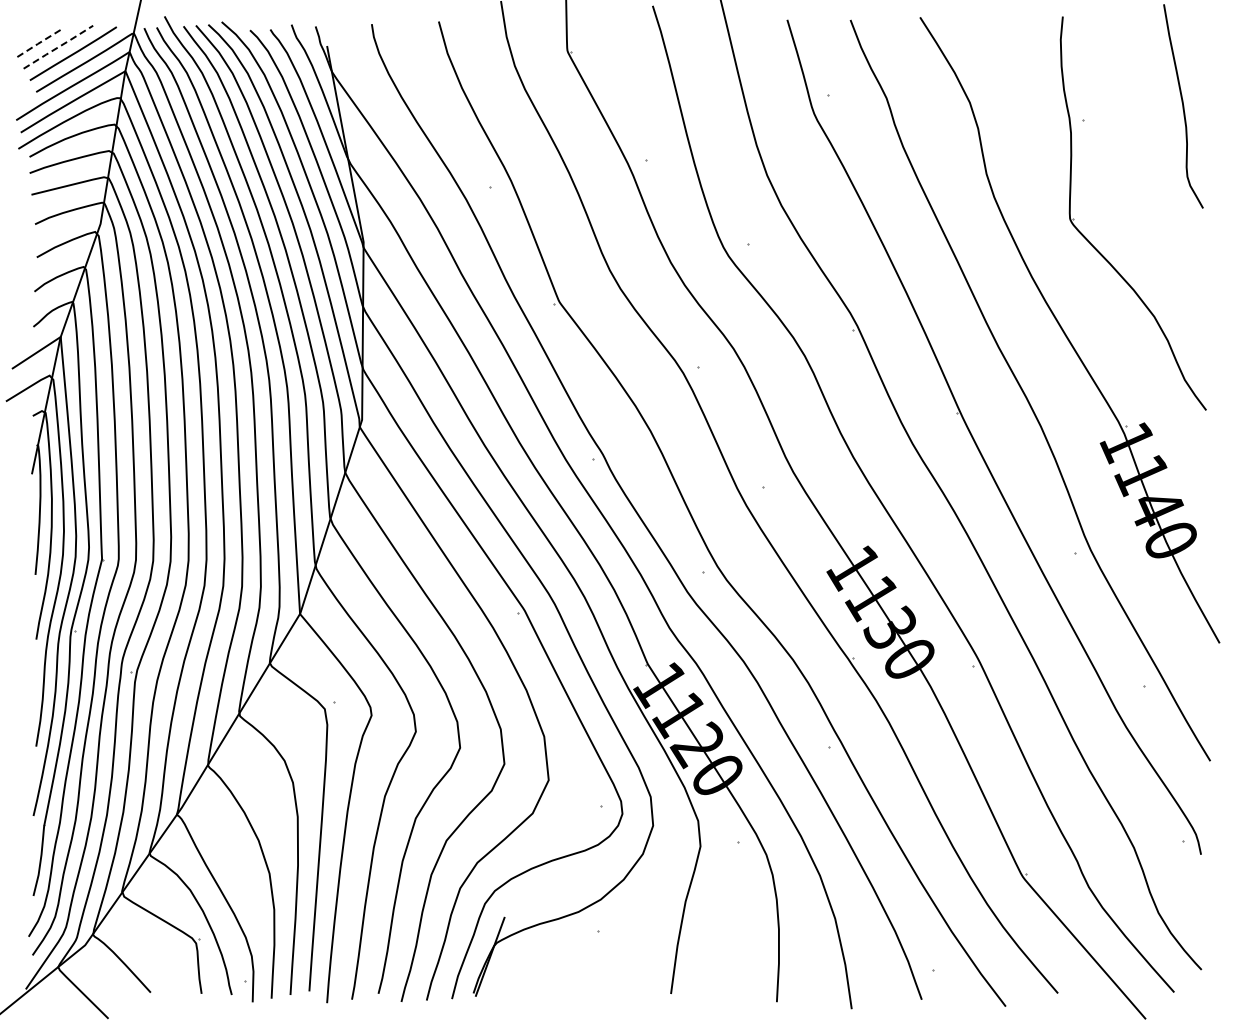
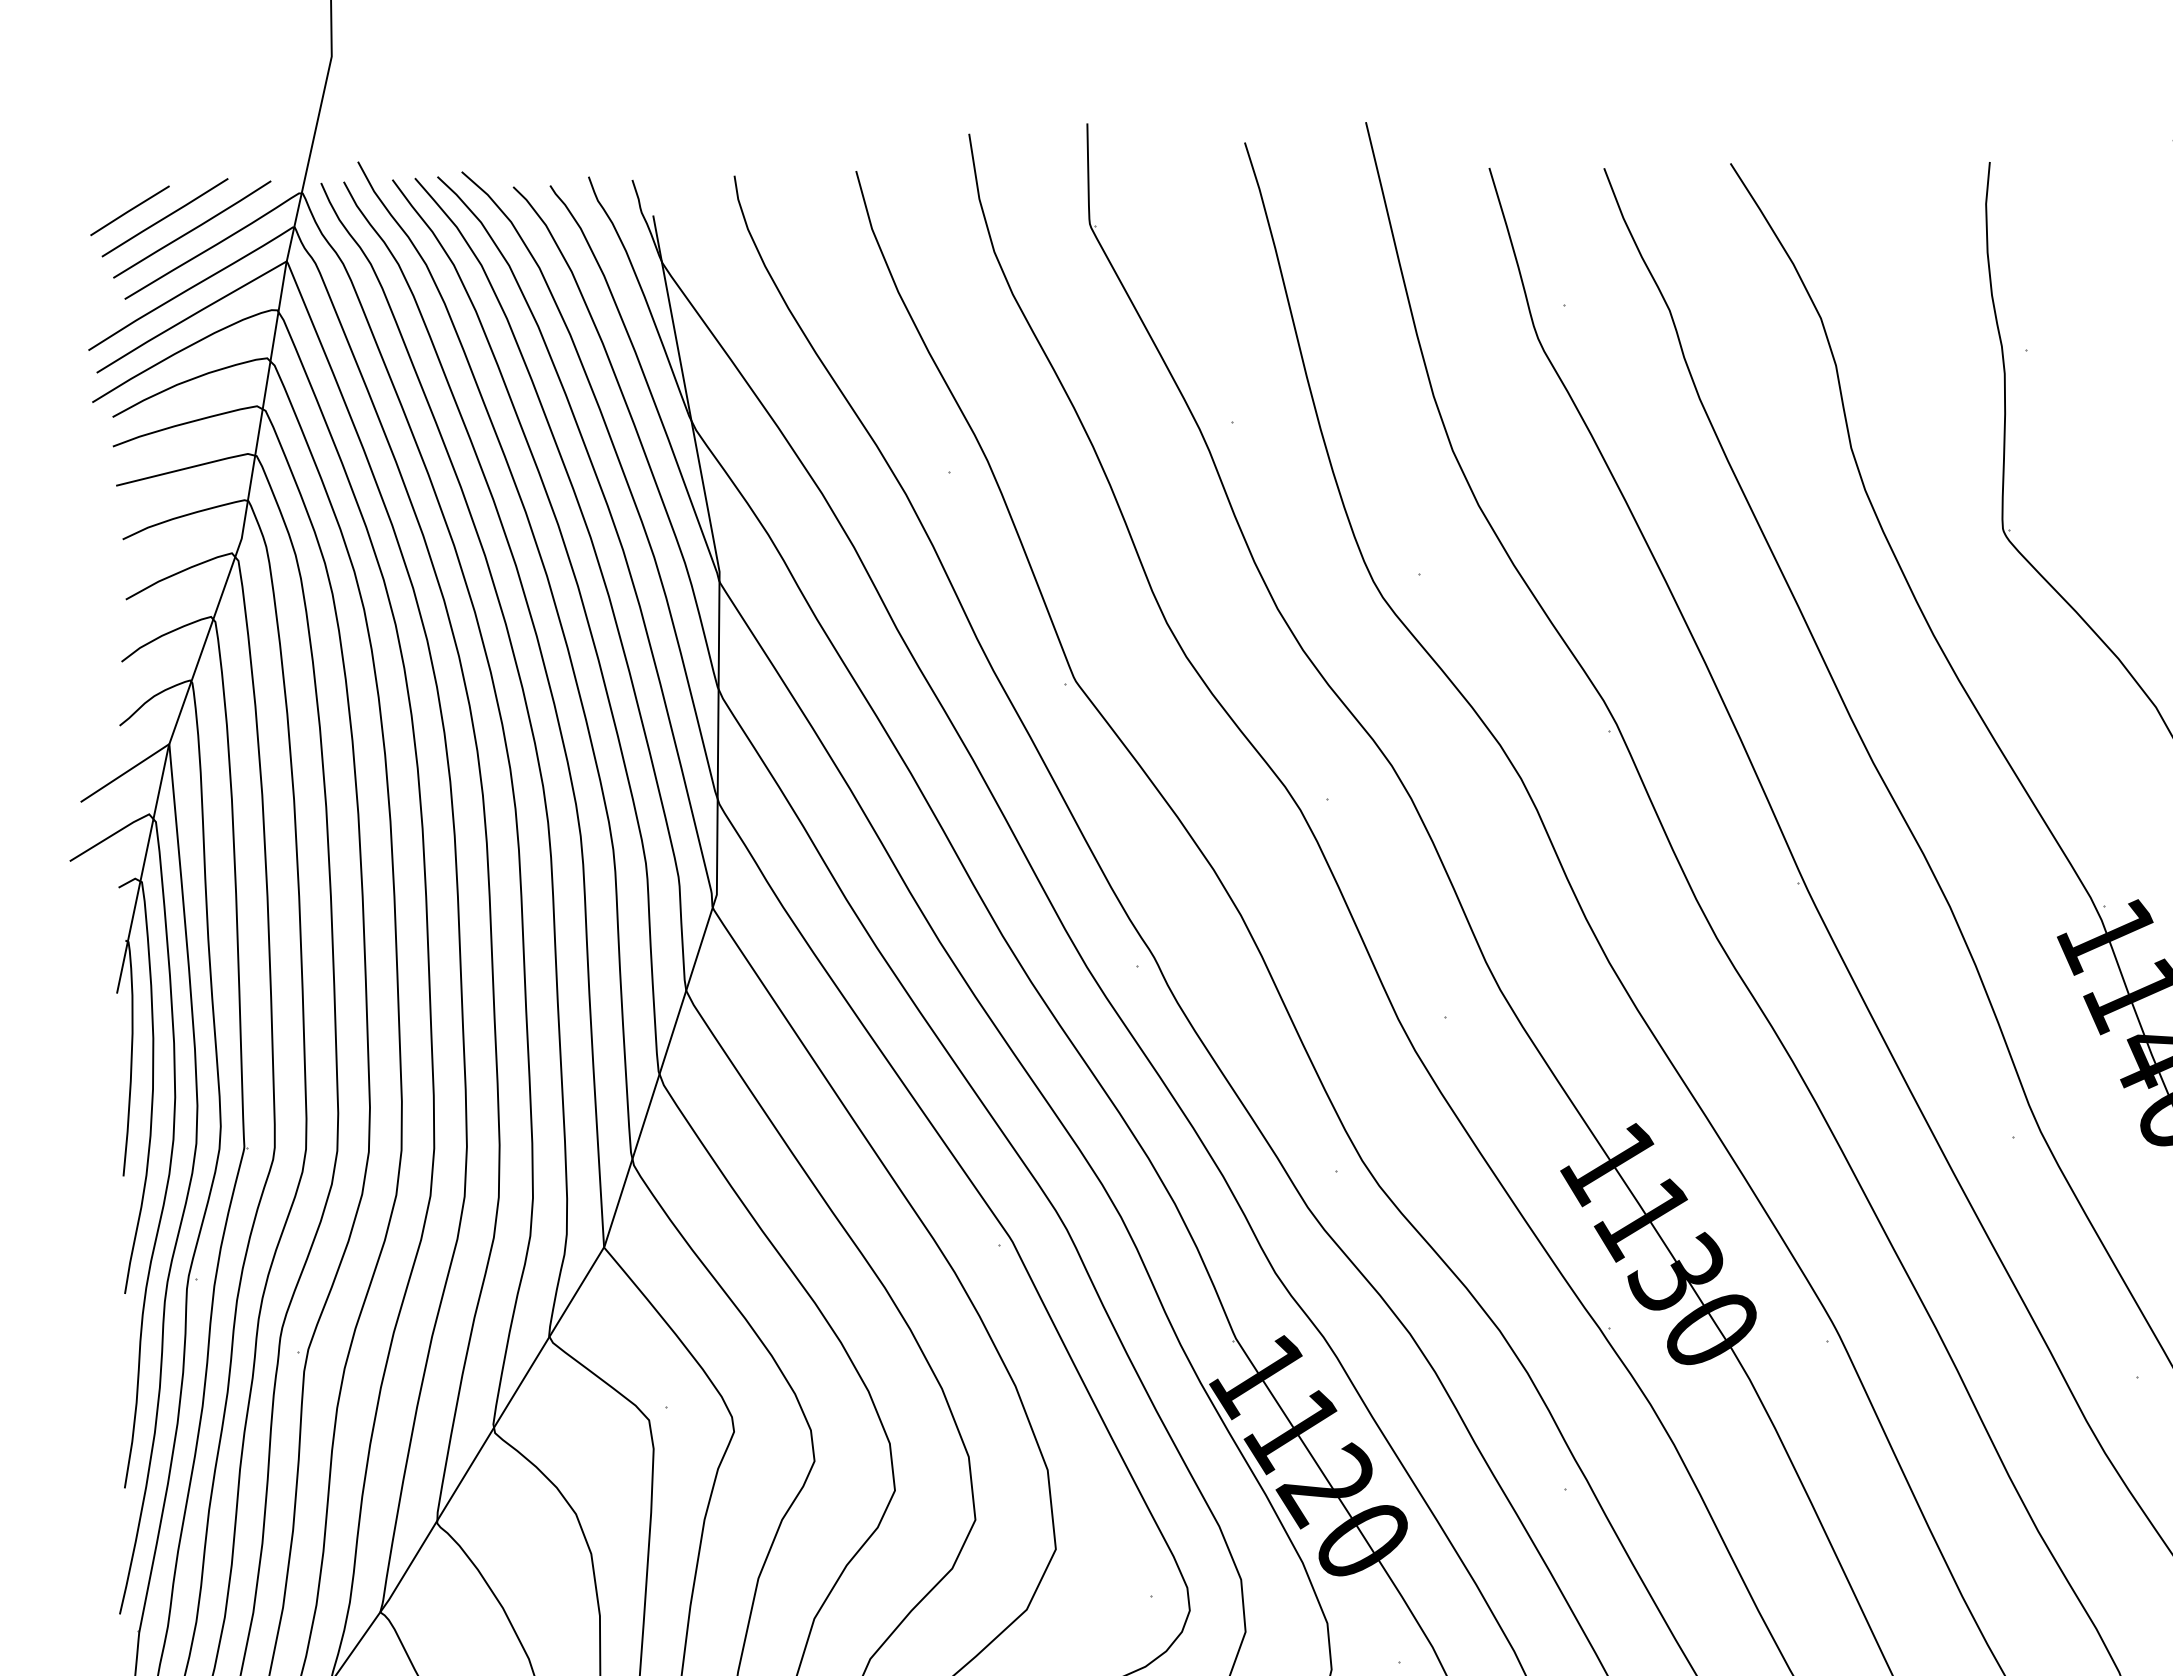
line: (38, 43) -> (128, 210), dashed -> solid
line: (58, 47) -> (165, 218), dashed -> solid

